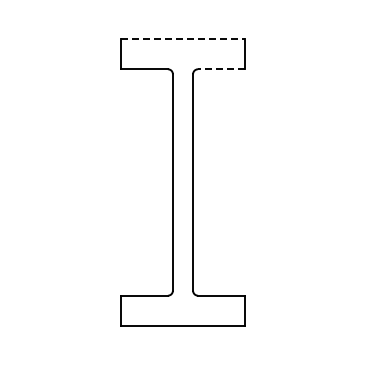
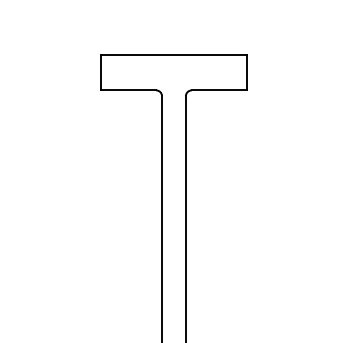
line: (183, 39) -> (174, 55), dashed -> solid
line: (221, 69) -> (219, 90), dashed -> solid

